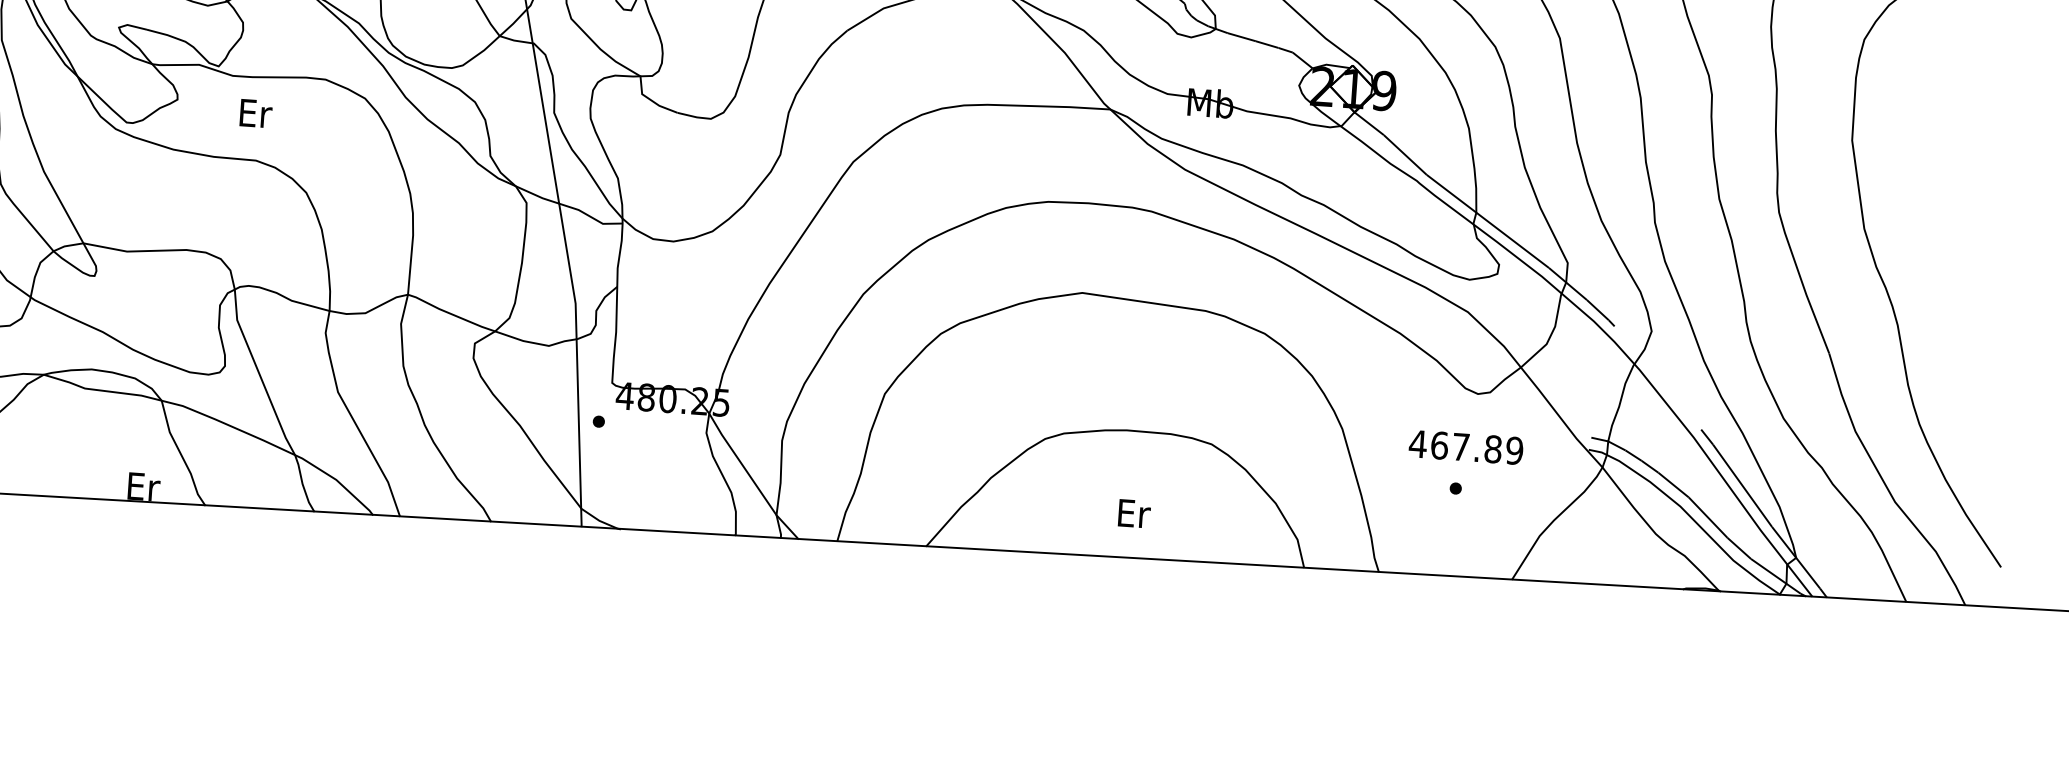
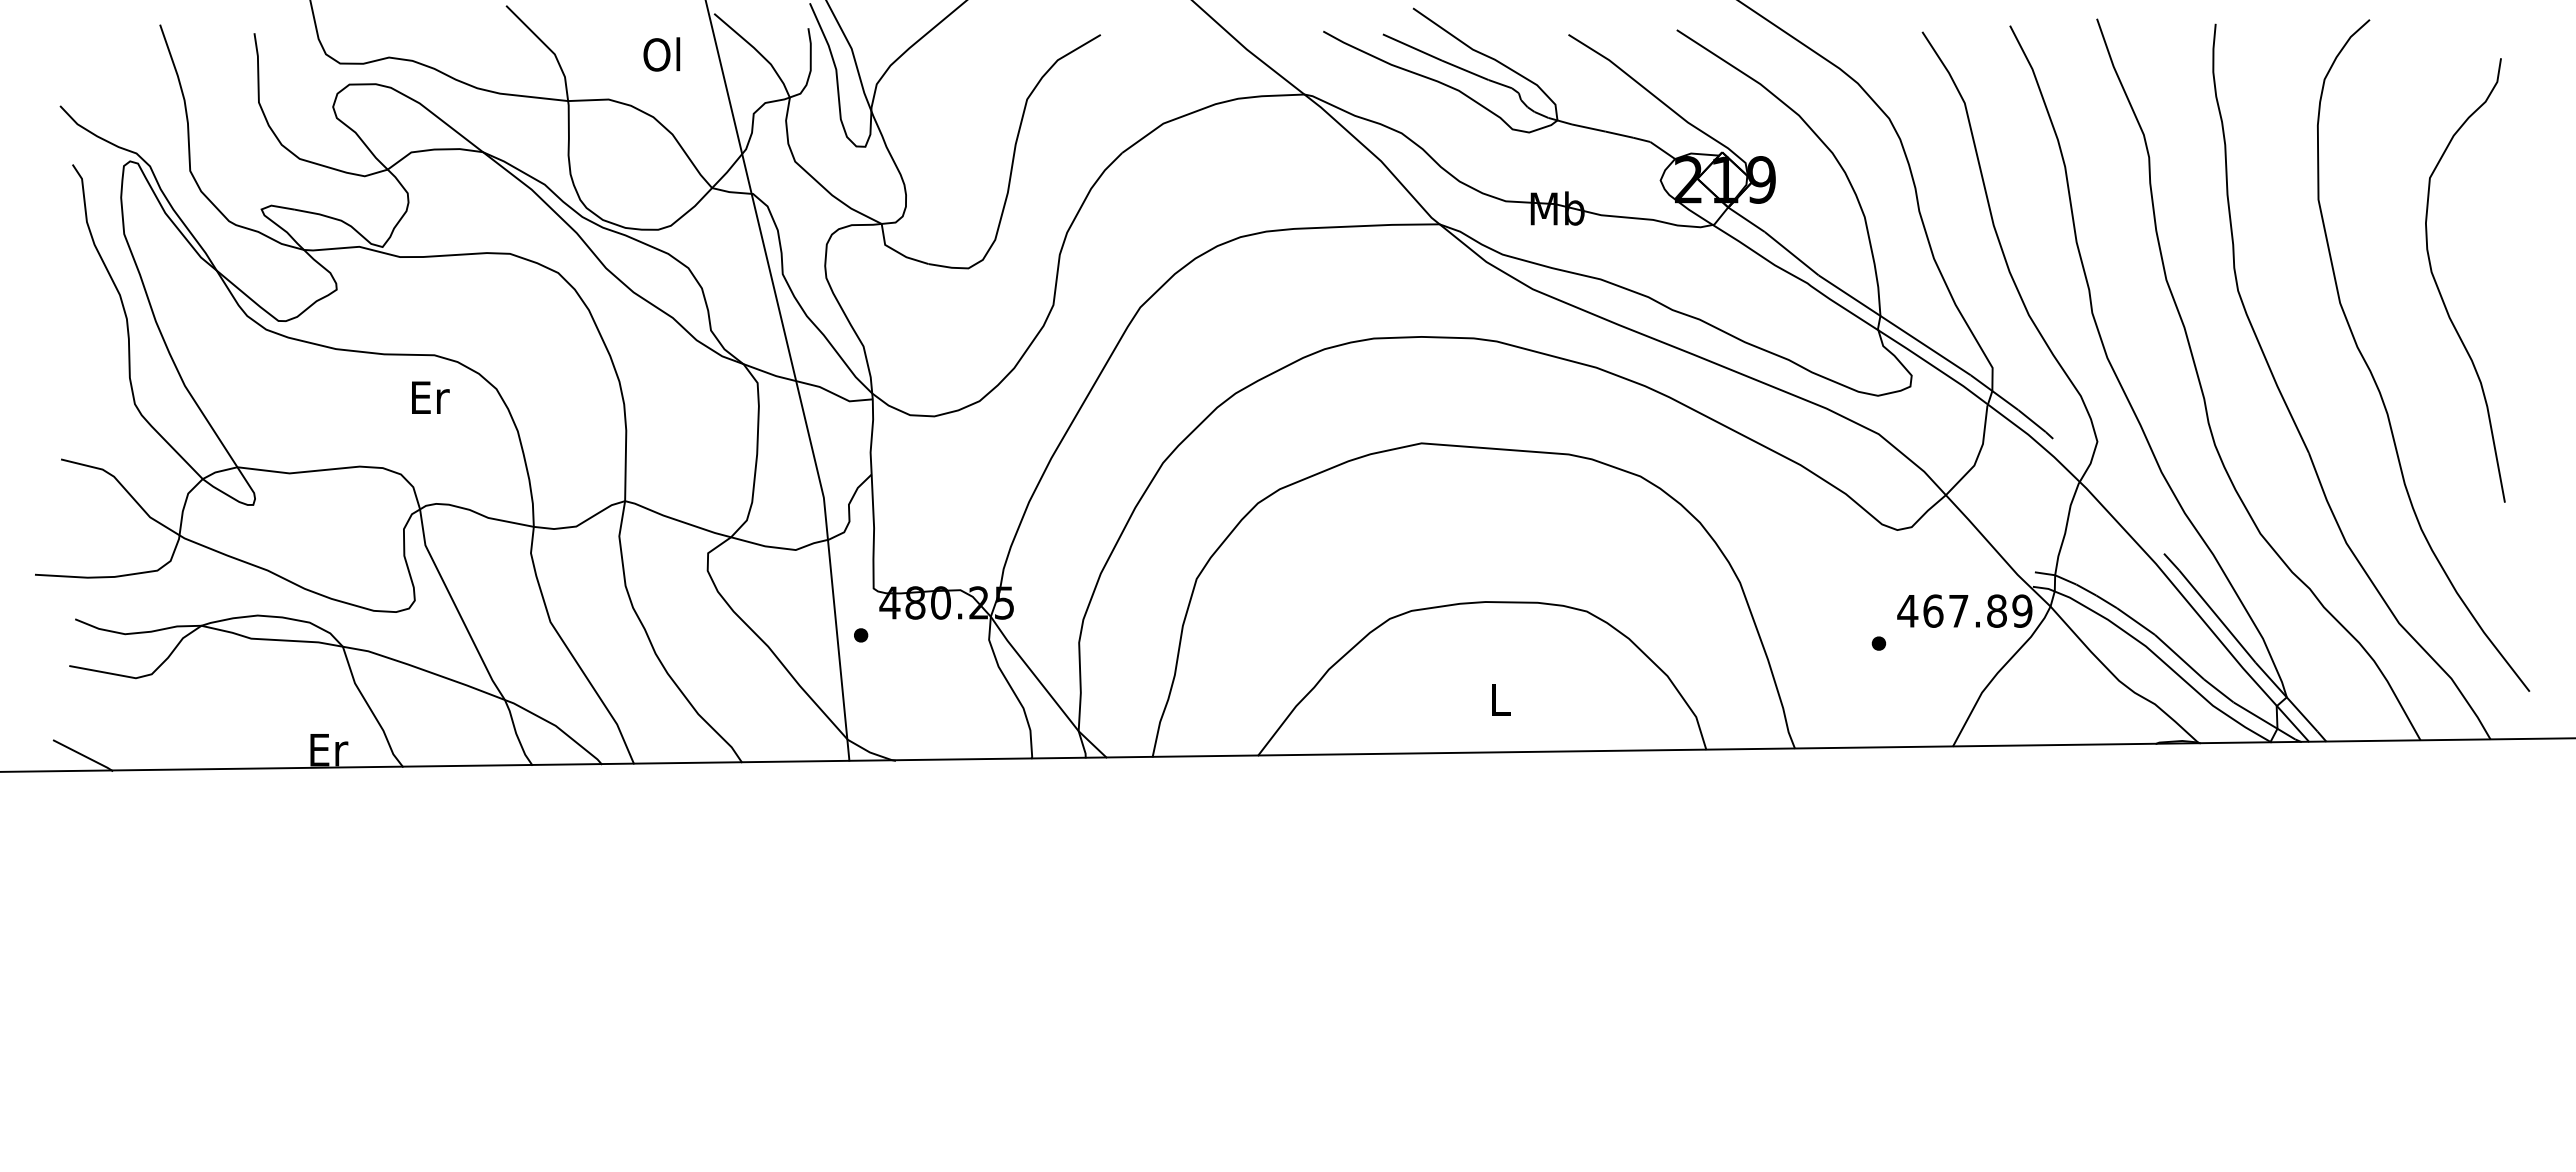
text: (255, 113) -> (430, 397), moved
curve: (1948, 222) -> (2439, 288), added
text: (1465, 446) -> (1964, 610), moved
text: (1134, 513) -> (1501, 699), Er -> L

